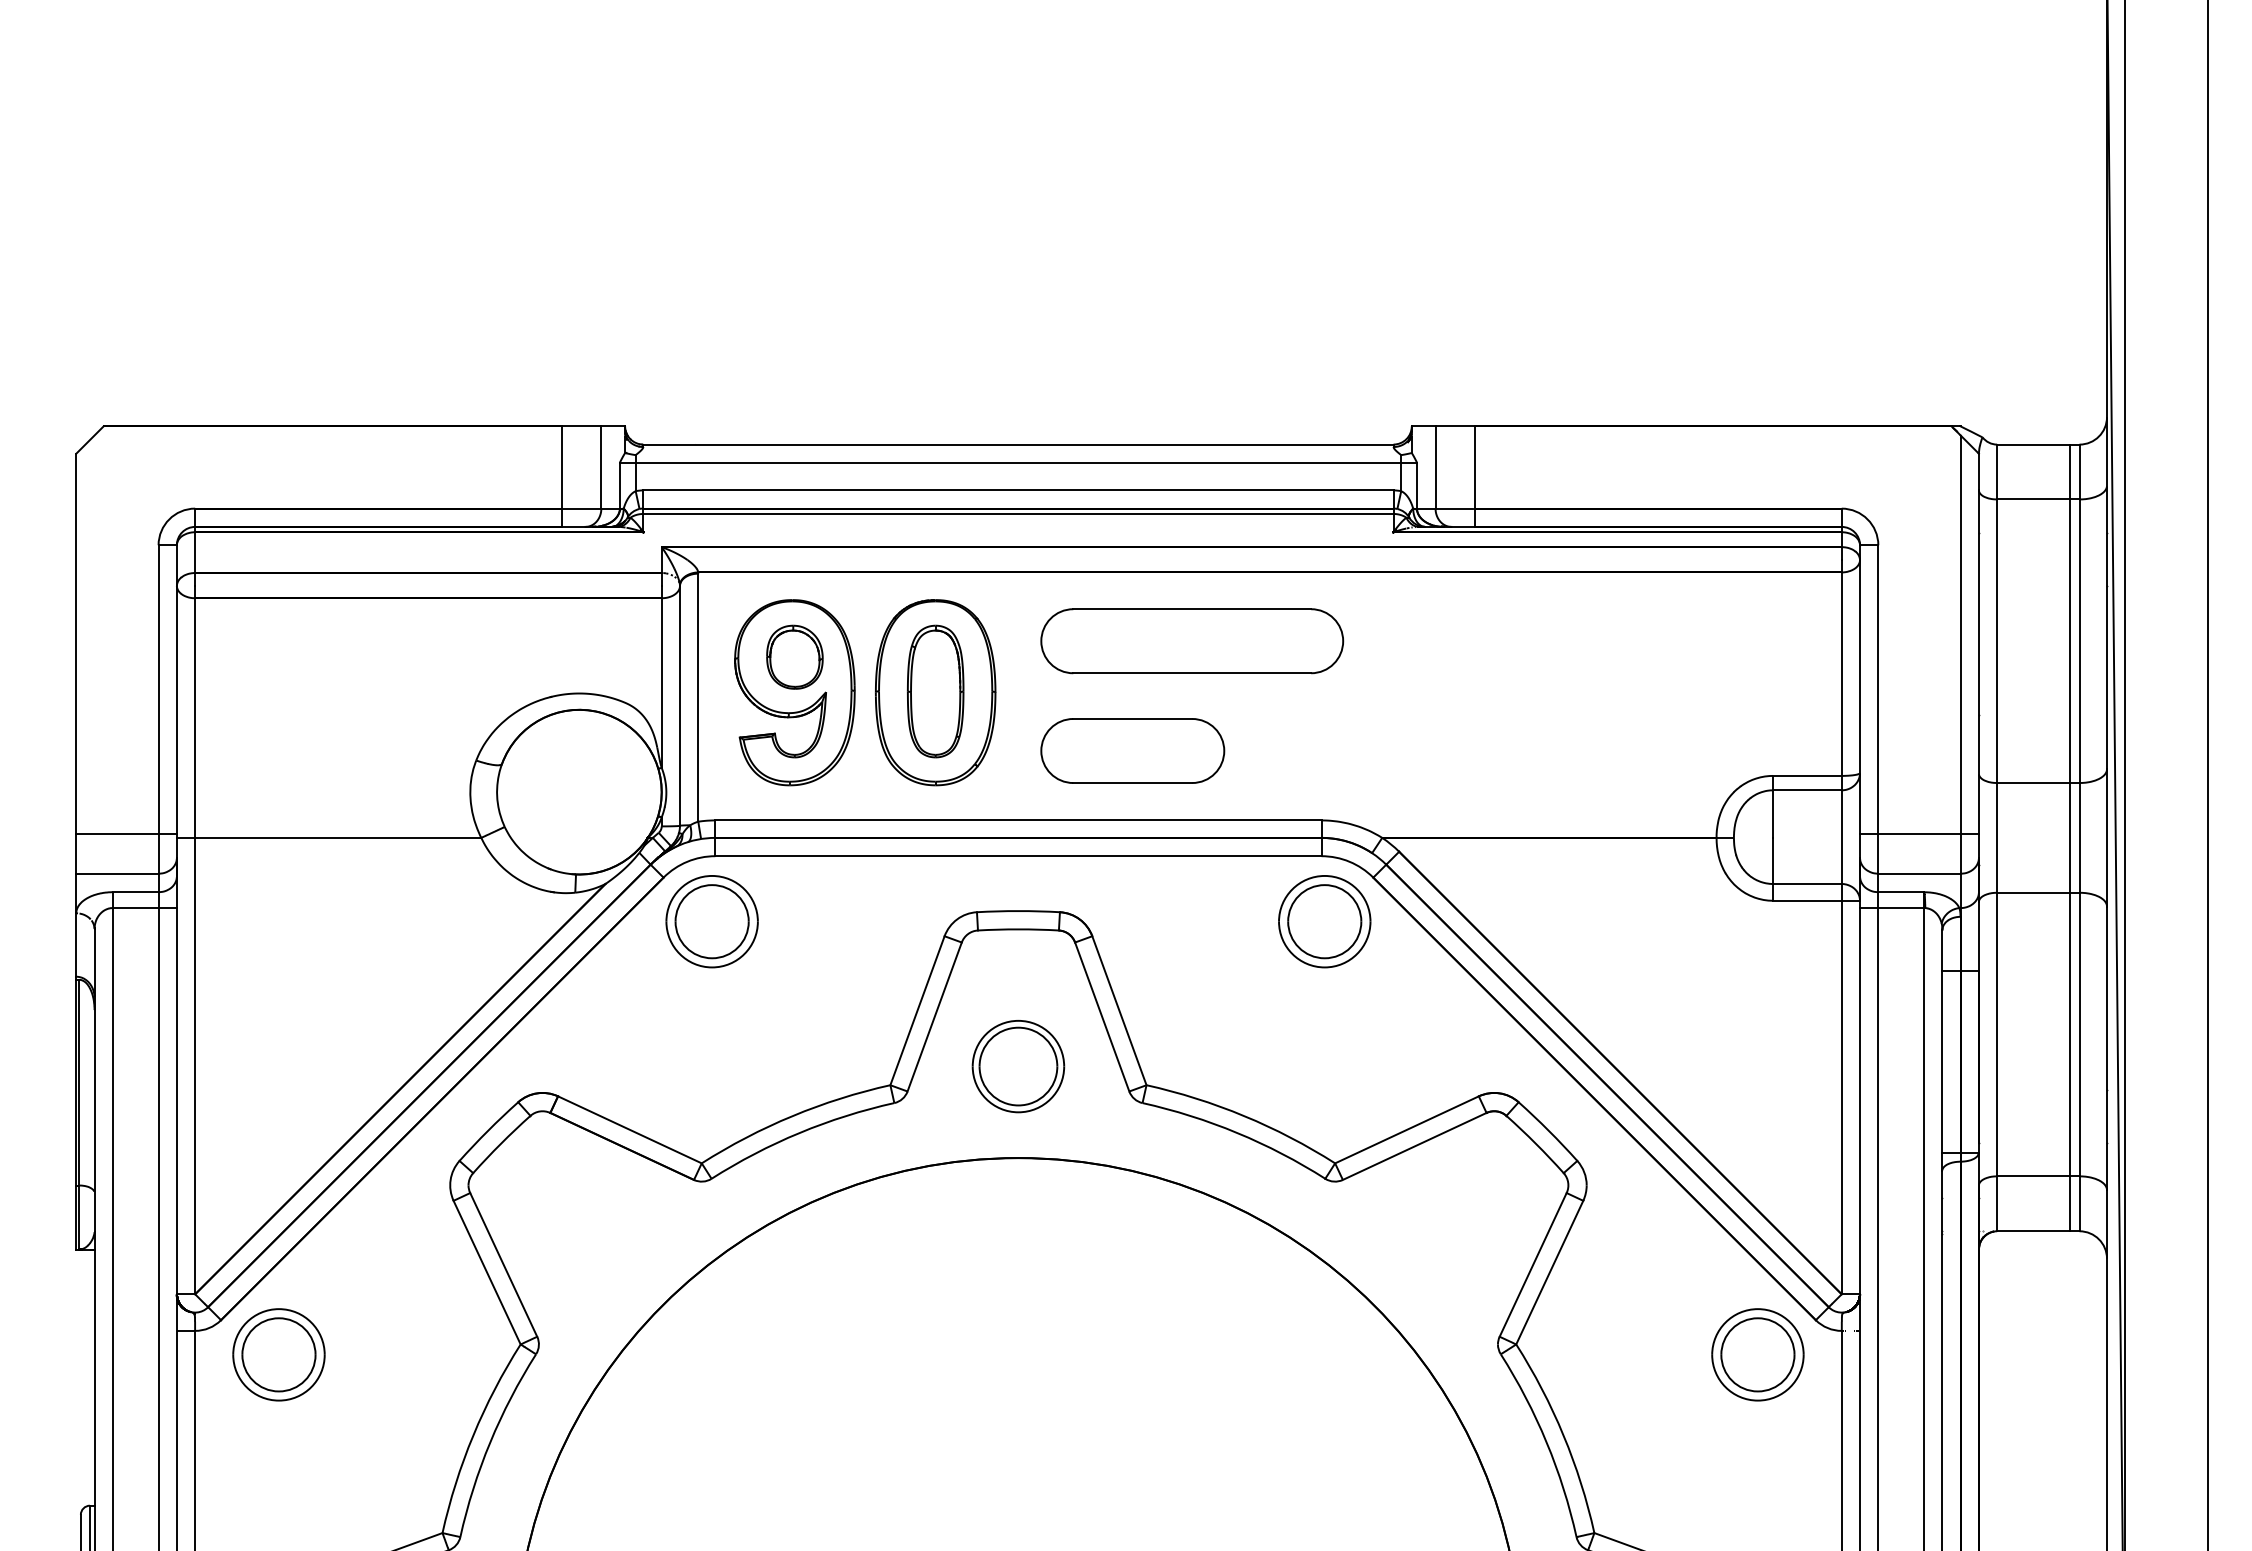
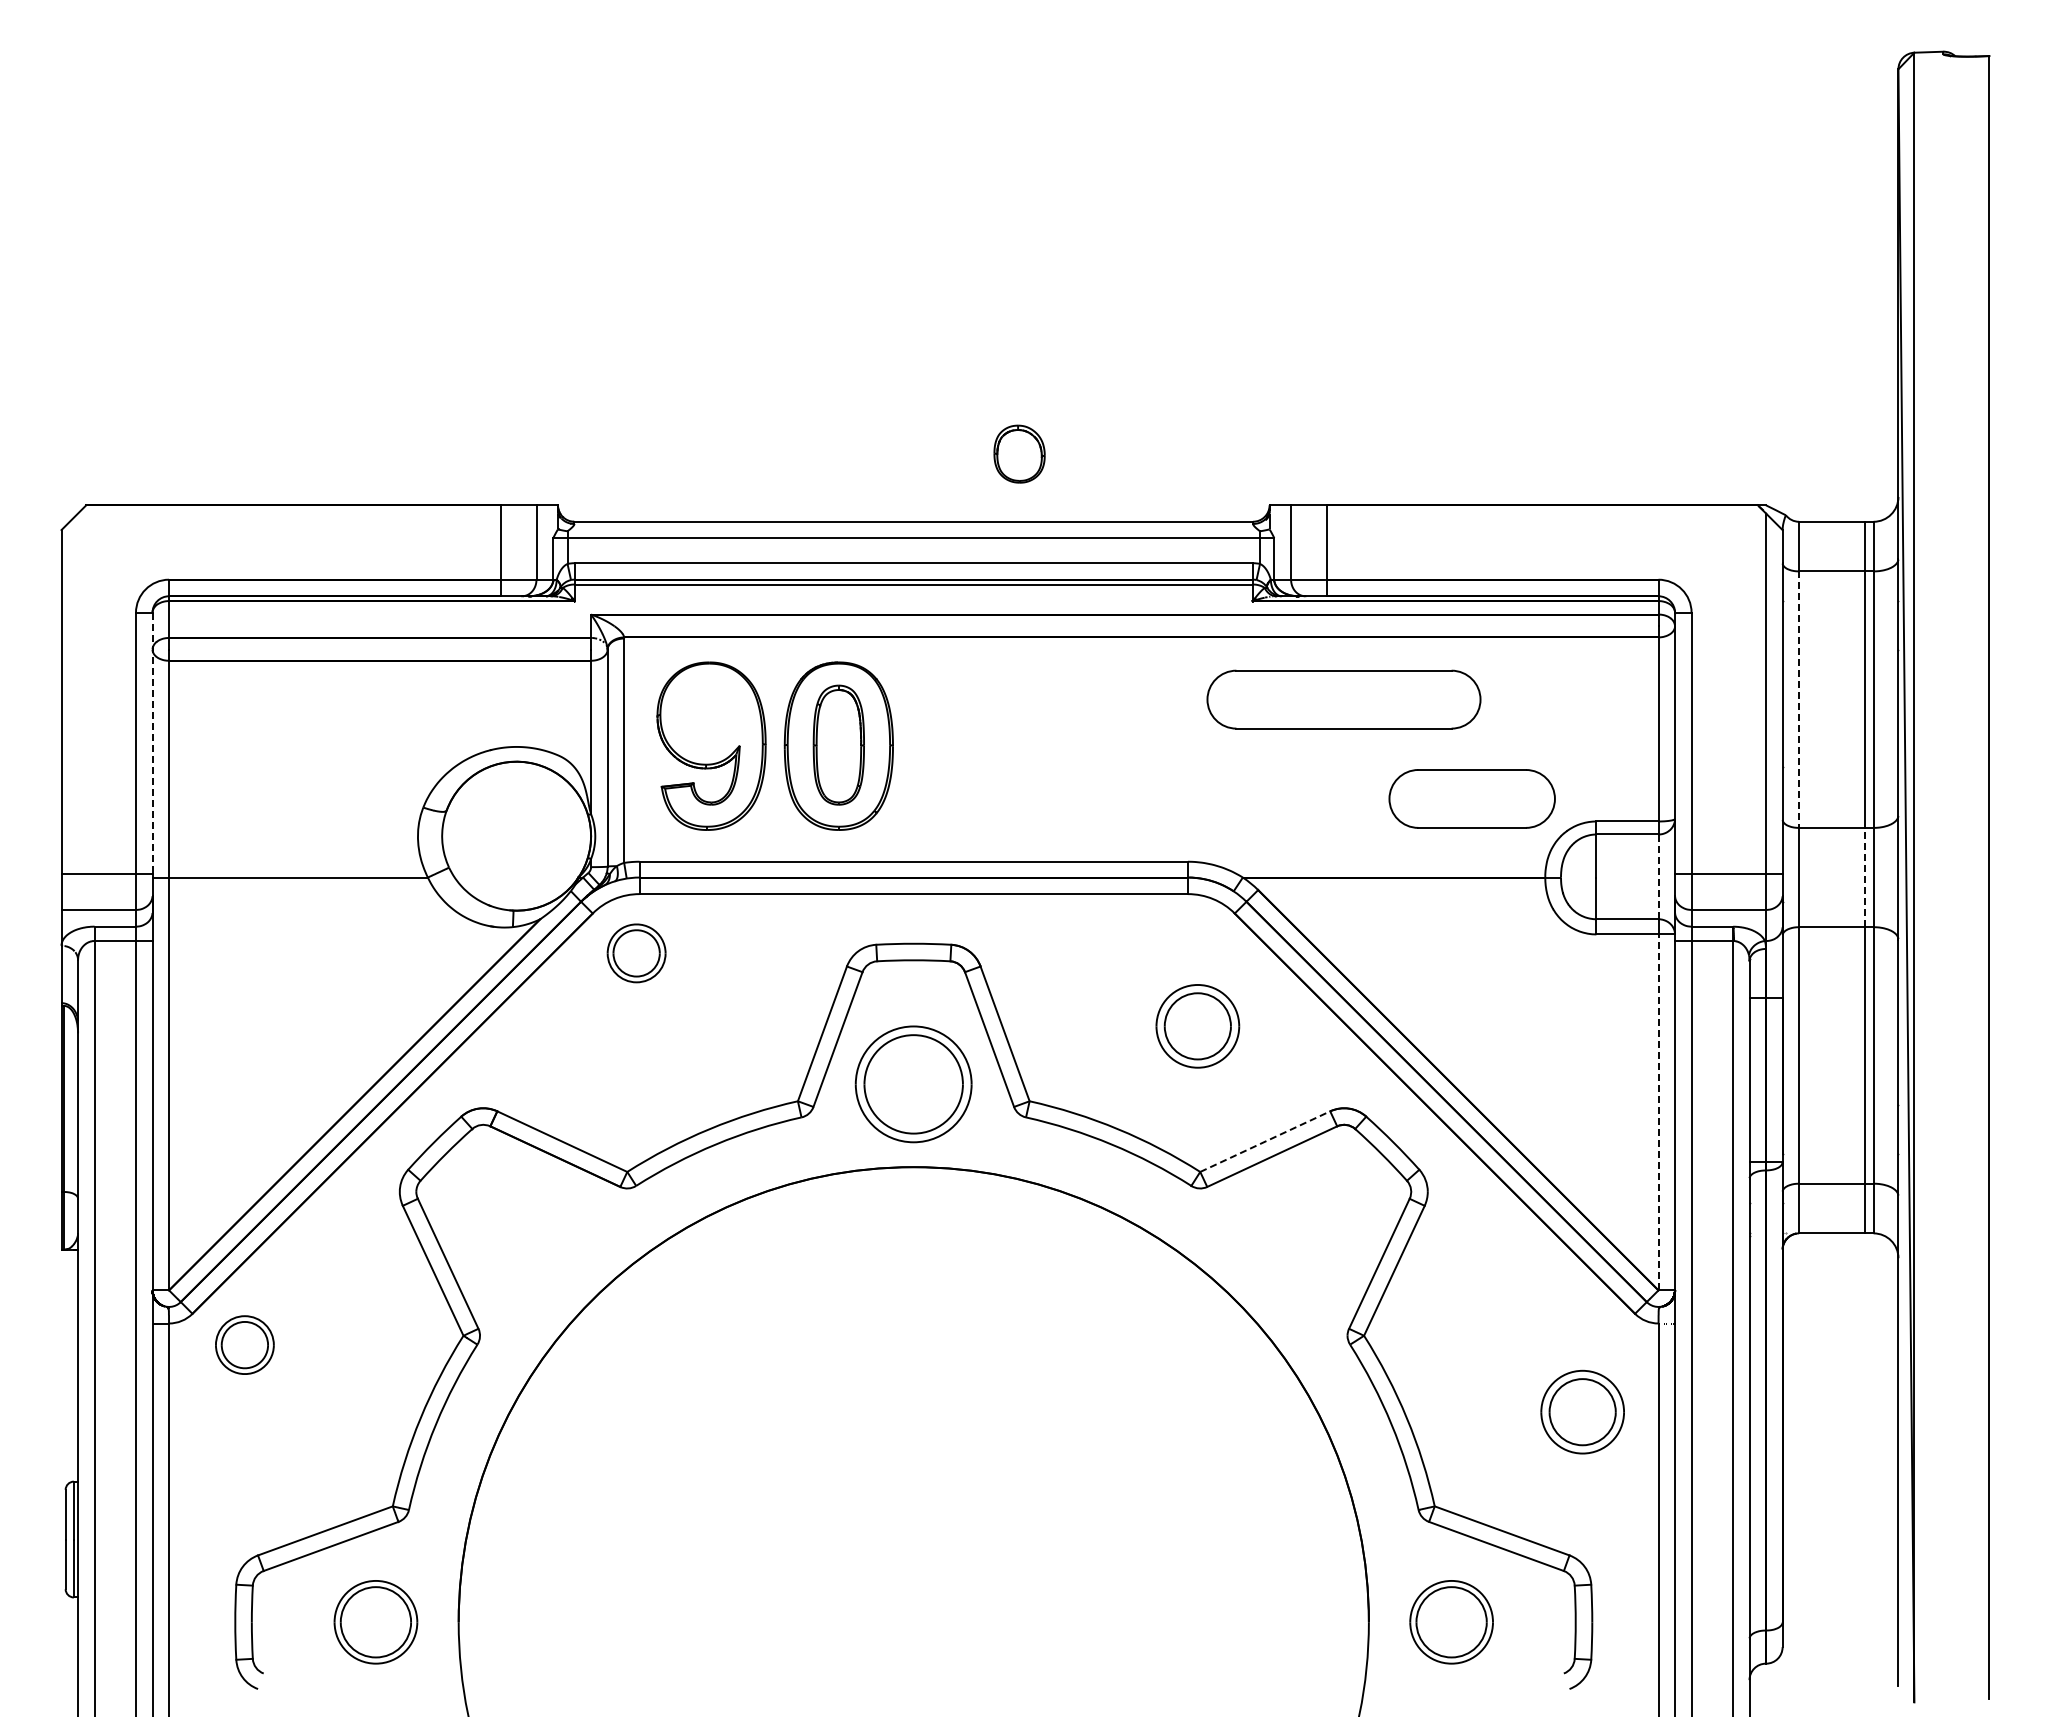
part: (1191, 641) -> (1343, 699), moved
line: (1997, 642) -> (1799, 700), solid -> dashed
part: (794, 656) -> (1019, 453), moved
line: (176, 689) -> (152, 743), solid -> dashed
part: (1132, 750) -> (1471, 798), moved
line: (1841, 836) -> (1658, 876), solid -> dashed
line: (2070, 837) -> (1865, 877), solid -> dashed
part: (711, 921) -> (636, 953), size x0.7
part: (1324, 921) -> (1197, 1026), moved
part: (1018, 1066) -> (913, 1084), size x1.4
line: (1841, 1097) -> (1658, 1112), solid -> dashed
line: (1407, 1129) -> (1265, 1141), solid -> dashed
part: (278, 1354) -> (244, 1344), size x0.7
part: (1757, 1354) -> (1582, 1411), moved

